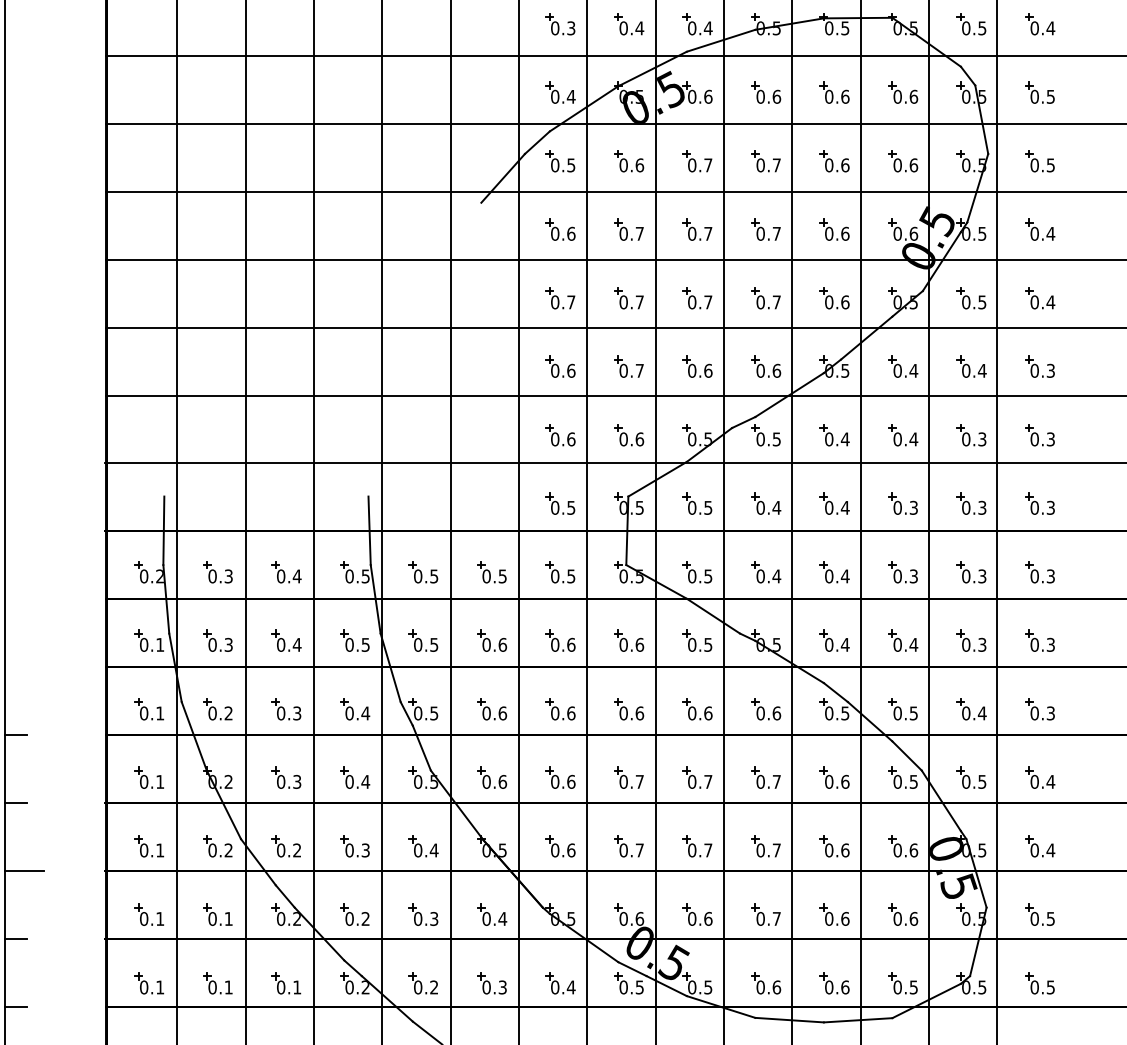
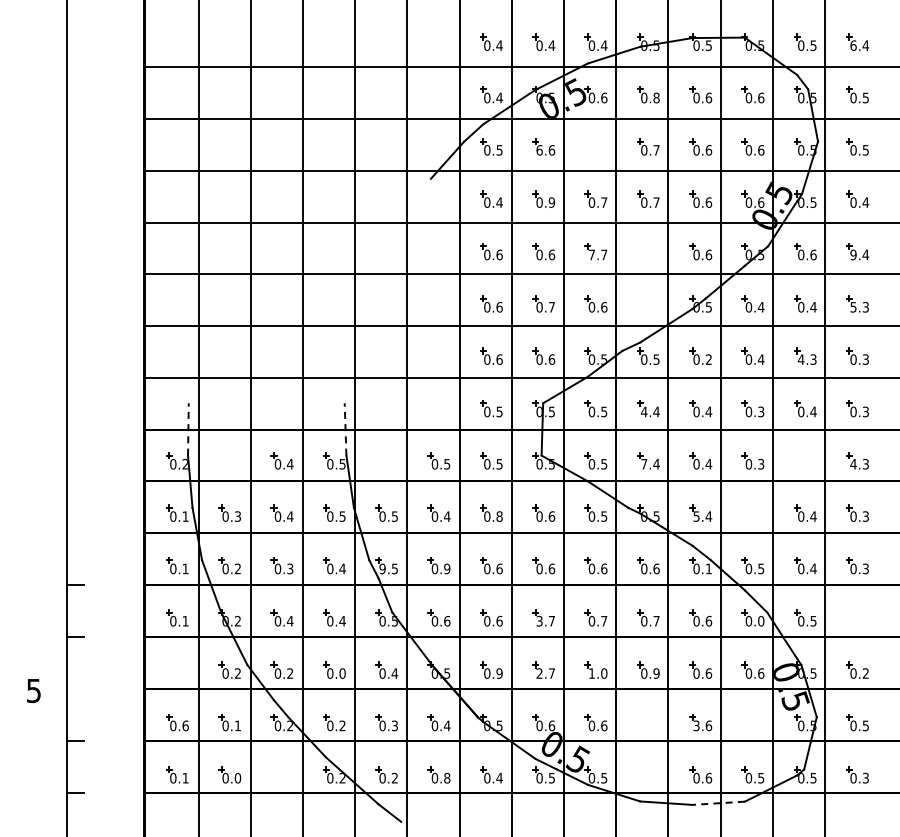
text: (571, 28) -> (499, 45), 0.3 -> 0.4
text: (1034, 28) -> (853, 45), 0.4 -> 6.4
text: (776, 96) -> (656, 97), 0.6 -> 0.8
part: (696, 160) -> (595, 146), removed
text: (623, 165) -> (539, 150), 0.6 -> 6.6
text: (571, 233) -> (499, 202), 0.6 -> 0.4
text: (639, 233) -> (551, 202), 0.7 -> 0.9
part: (766, 297) -> (648, 251), removed
text: (571, 301) -> (499, 254), 0.7 -> 0.6
text: (639, 301) -> (551, 254), 0.7 -> 0.6
text: (691, 301) -> (591, 254), 0.7 -> 7.7
text: (982, 301) -> (813, 254), 0.5 -> 0.6
text: (1034, 303) -> (853, 255), 0.4 -> 9.4
part: (766, 365) -> (648, 303), removed
text: (1034, 371) -> (853, 307), 0.3 -> 5.3
text: (844, 439) -> (708, 359), 0.4 -> 0.2
text: (965, 439) -> (800, 359), 0.3 -> 4.3
text: (759, 507) -> (643, 411), 0.4 -> 4.4
text: (982, 507) -> (813, 411), 0.3 -> 0.4
line: (163, 529) -> (188, 428), solid -> dashed
line: (369, 529) -> (345, 428), solid -> dashed
part: (217, 571) -> (229, 460), removed
part: (423, 571) -> (386, 460), removed
part: (971, 571) -> (805, 460), removed
text: (761, 575) -> (644, 463), 0.4 -> 7.4
text: (1034, 575) -> (853, 463), 0.3 -> 4.3
part: (902, 639) -> (752, 512), removed
text: (501, 644) -> (446, 516), 0.6 -> 0.4
text: (571, 644) -> (499, 516), 0.6 -> 0.8
text: (829, 644) -> (696, 516), 0.4 -> 5.4
text: (982, 644) -> (813, 516), 0.3 -> 0.4
text: (417, 712) -> (382, 568), 0.5 -> 9.5
text: (503, 712) -> (447, 568), 0.6 -> 0.9
text: (844, 712) -> (708, 568), 0.5 -> 0.1
part: (1039, 777) -> (857, 617), removed
text: (296, 780) -> (289, 620), 0.3 -> 0.4
text: (914, 780) -> (761, 620), 0.5 -> 0.0
text: (623, 782) -> (539, 621), 0.7 -> 3.7
part: (149, 845) -> (177, 669), removed
text: (365, 850) -> (342, 673), 0.3 -> 0.0
text: (571, 850) -> (499, 673), 0.6 -> 0.9
text: (623, 850) -> (539, 673), 0.7 -> 2.7
text: (699, 850) -> (597, 673), 0.7 -> 1.0
text: (776, 850) -> (656, 673), 0.7 -> 0.9
text: (1050, 850) -> (865, 673), 0.4 -> 0.2
line: (23, 871) -> (81, 689), removed
part: (766, 914) -> (648, 722), removed
part: (902, 914) -> (752, 722), removed
text: (160, 918) -> (185, 725), 0.1 -> 0.6
text: (829, 918) -> (696, 725), 0.6 -> 3.6
part: (285, 982) -> (281, 774), removed
part: (766, 982) -> (648, 774), removed
text: (228, 986) -> (237, 777), 0.1 -> 0.0
text: (1050, 986) -> (865, 777), 0.5 -> 0.3
text: (503, 987) -> (447, 778), 0.3 -> 0.8
line: (857, 1020) -> (718, 803), solid -> dashed

